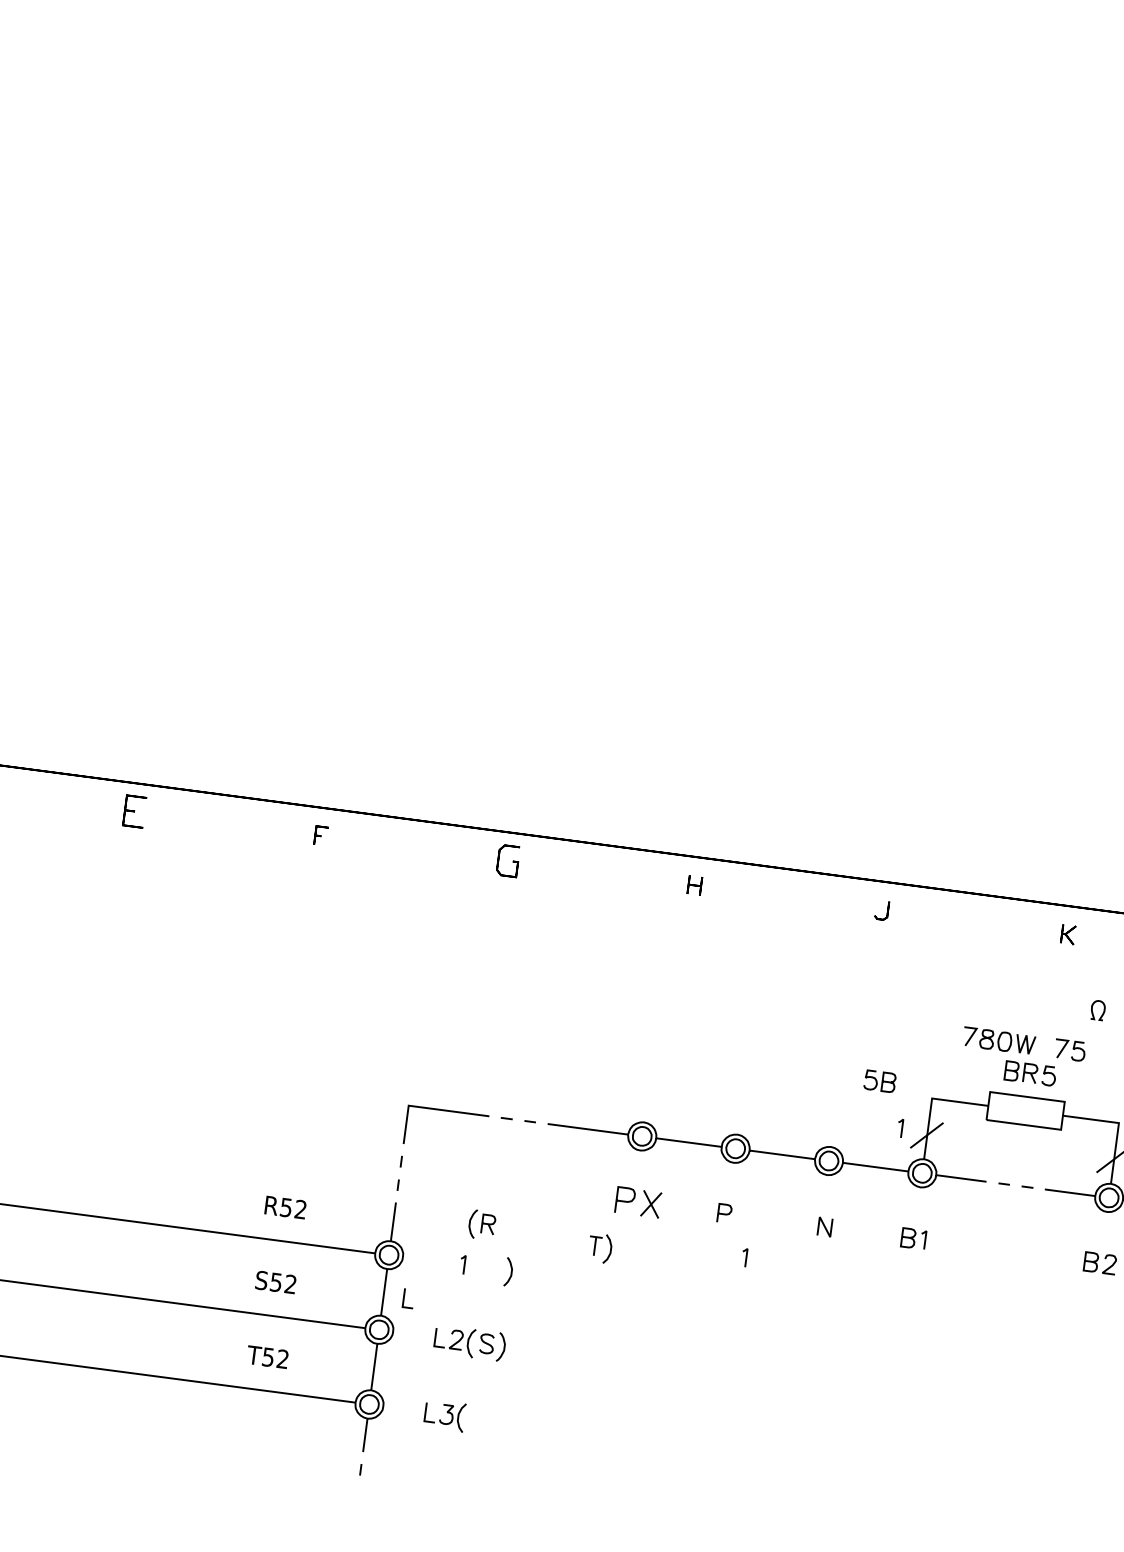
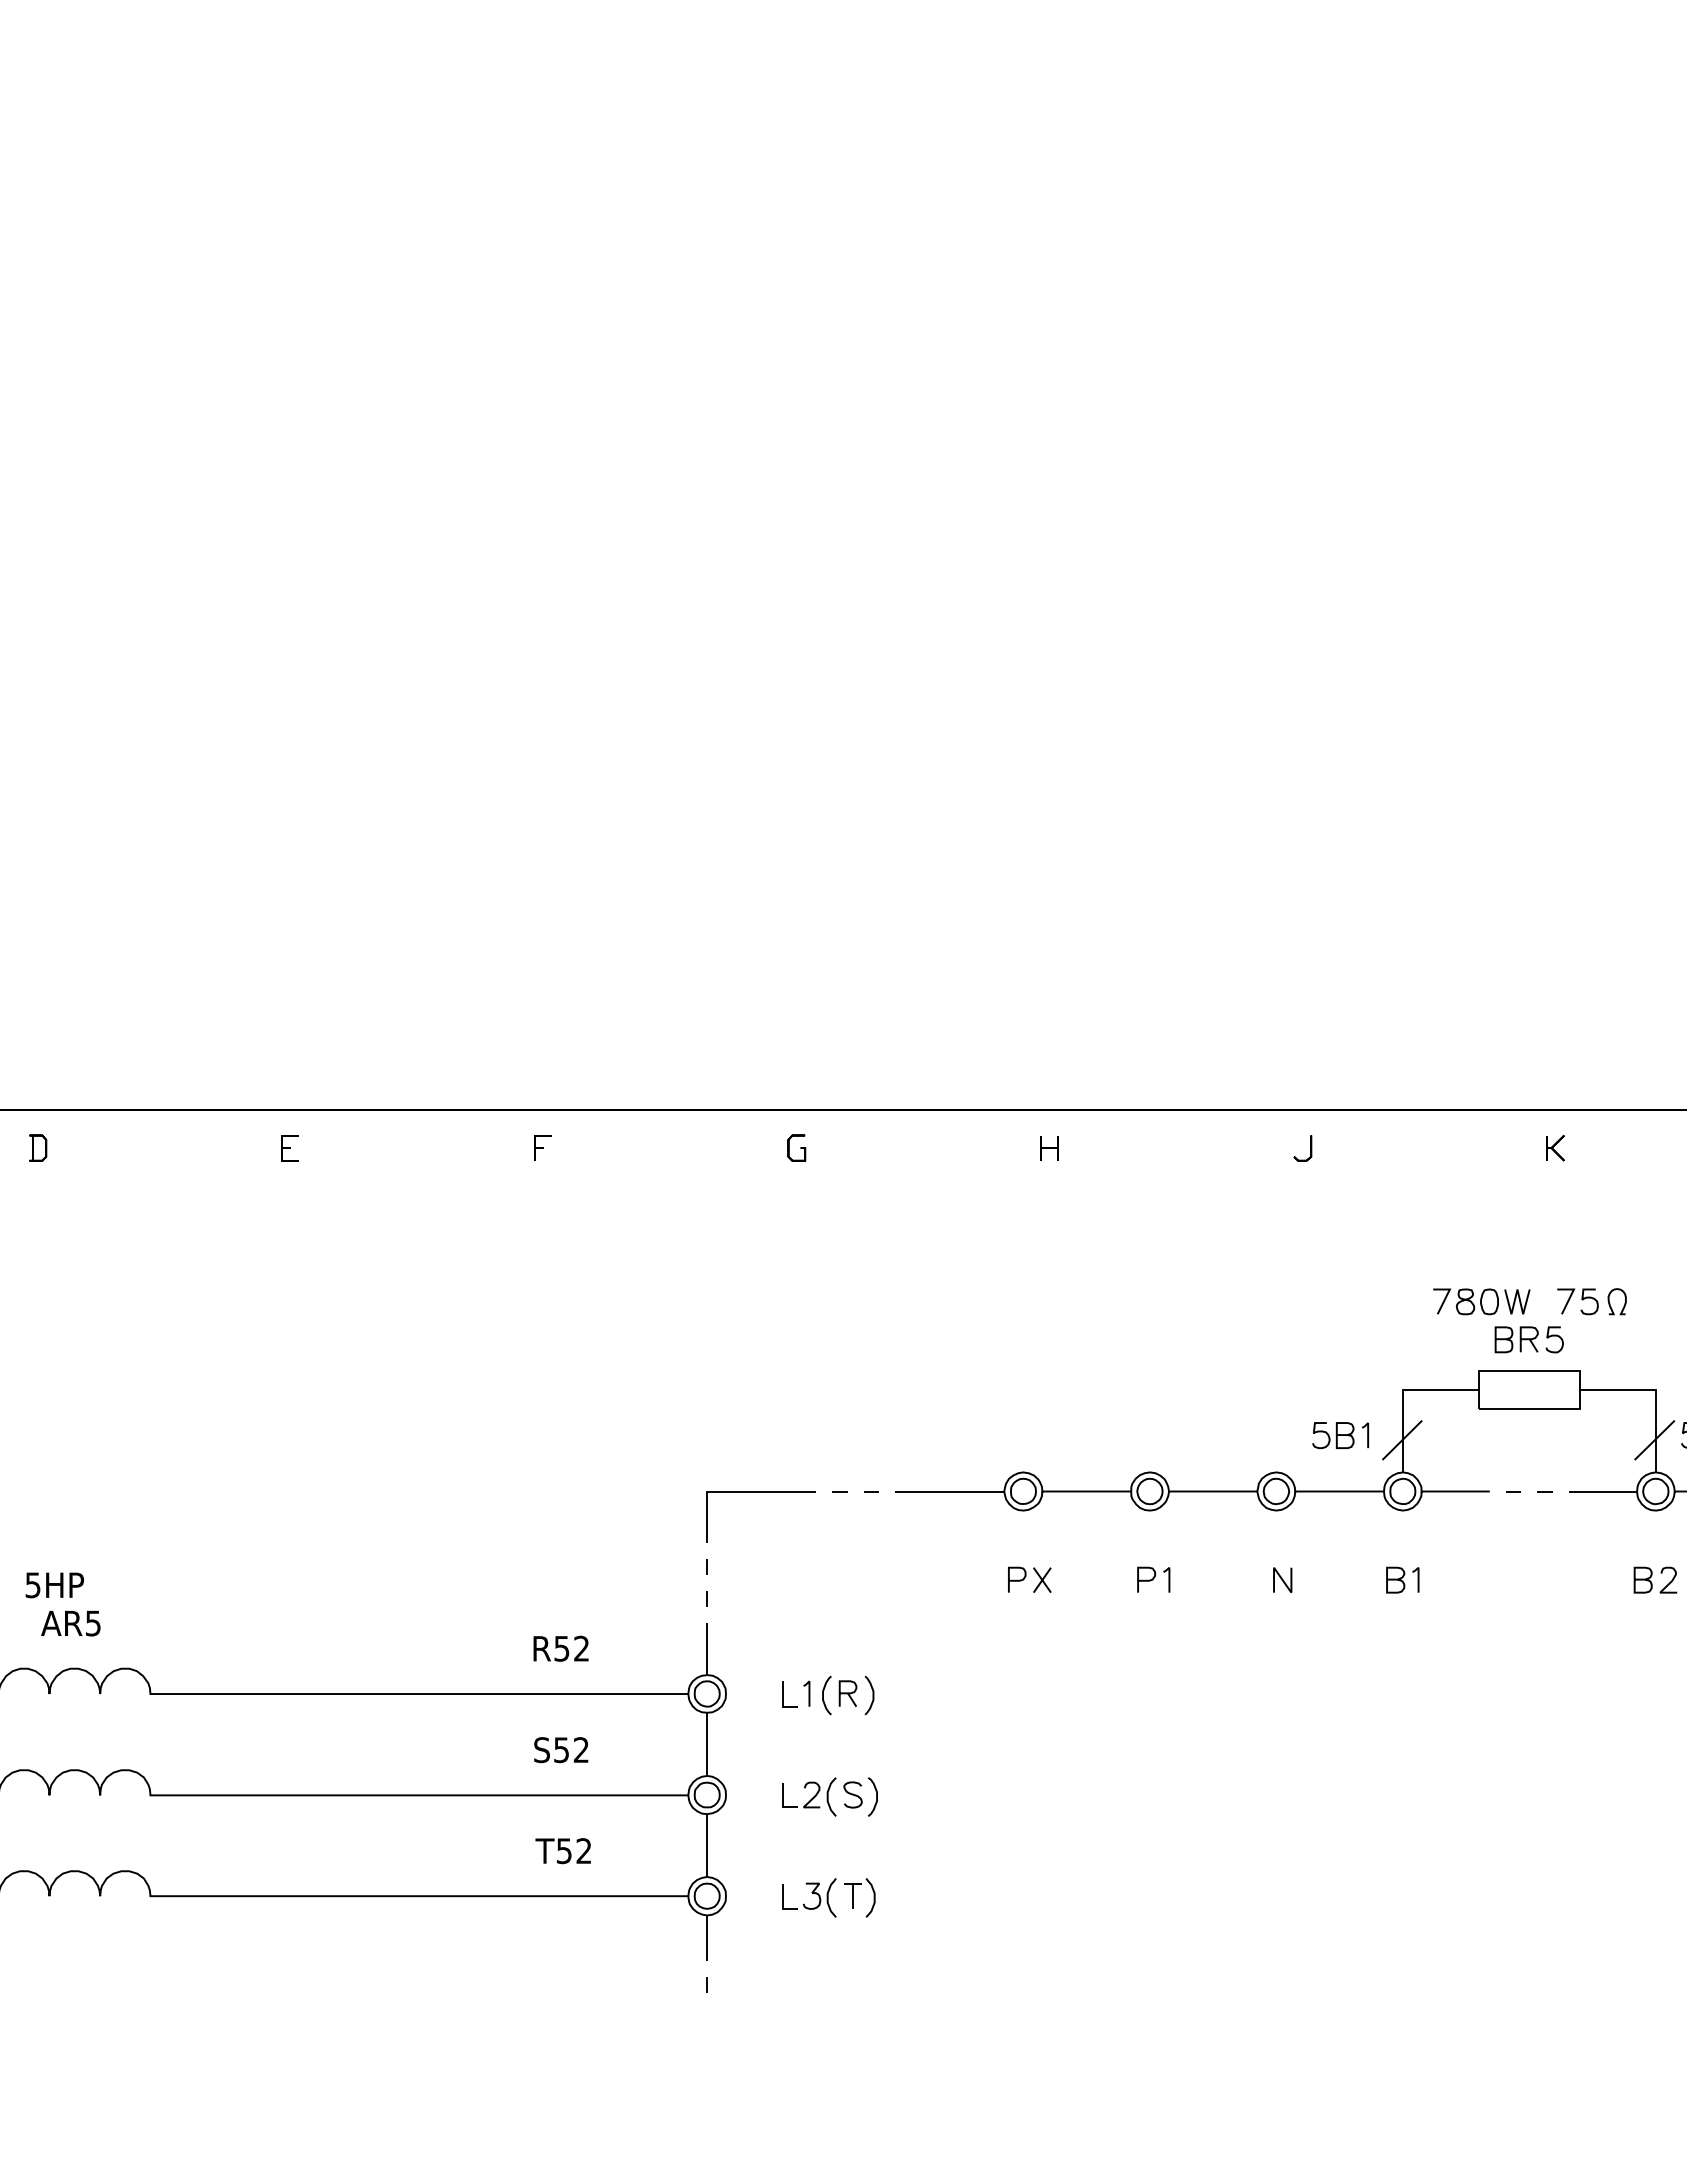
part: (133, 811) -> (289, 1148), size x0.62
part: (508, 860) -> (796, 1147), size x0.62
curve: (1092, 1011) -> (1610, 1303), moved
part: (880, 1081) -> (1333, 1435), moved
part: (638, 1202) -> (1029, 1579), size x0.71
part: (481, 1224) -> (839, 1695), moved
part: (599, 1248) -> (859, 1897), moved
line: (745, 1257) -> (1168, 1579), moved
line: (403, 1298) -> (783, 1694), moved

